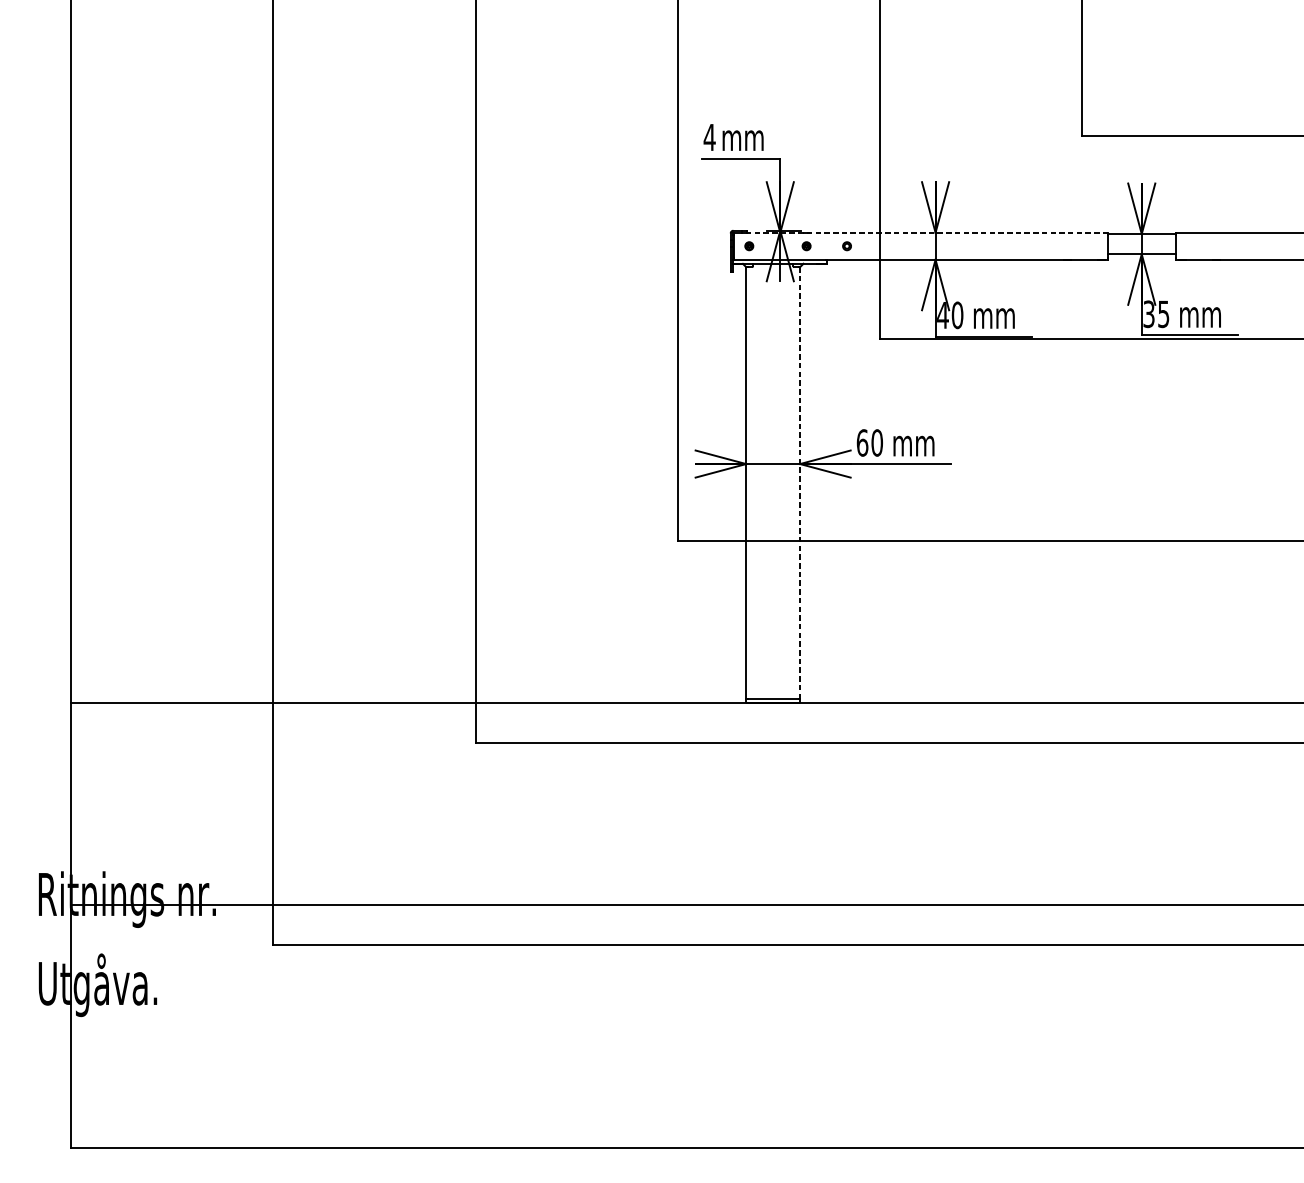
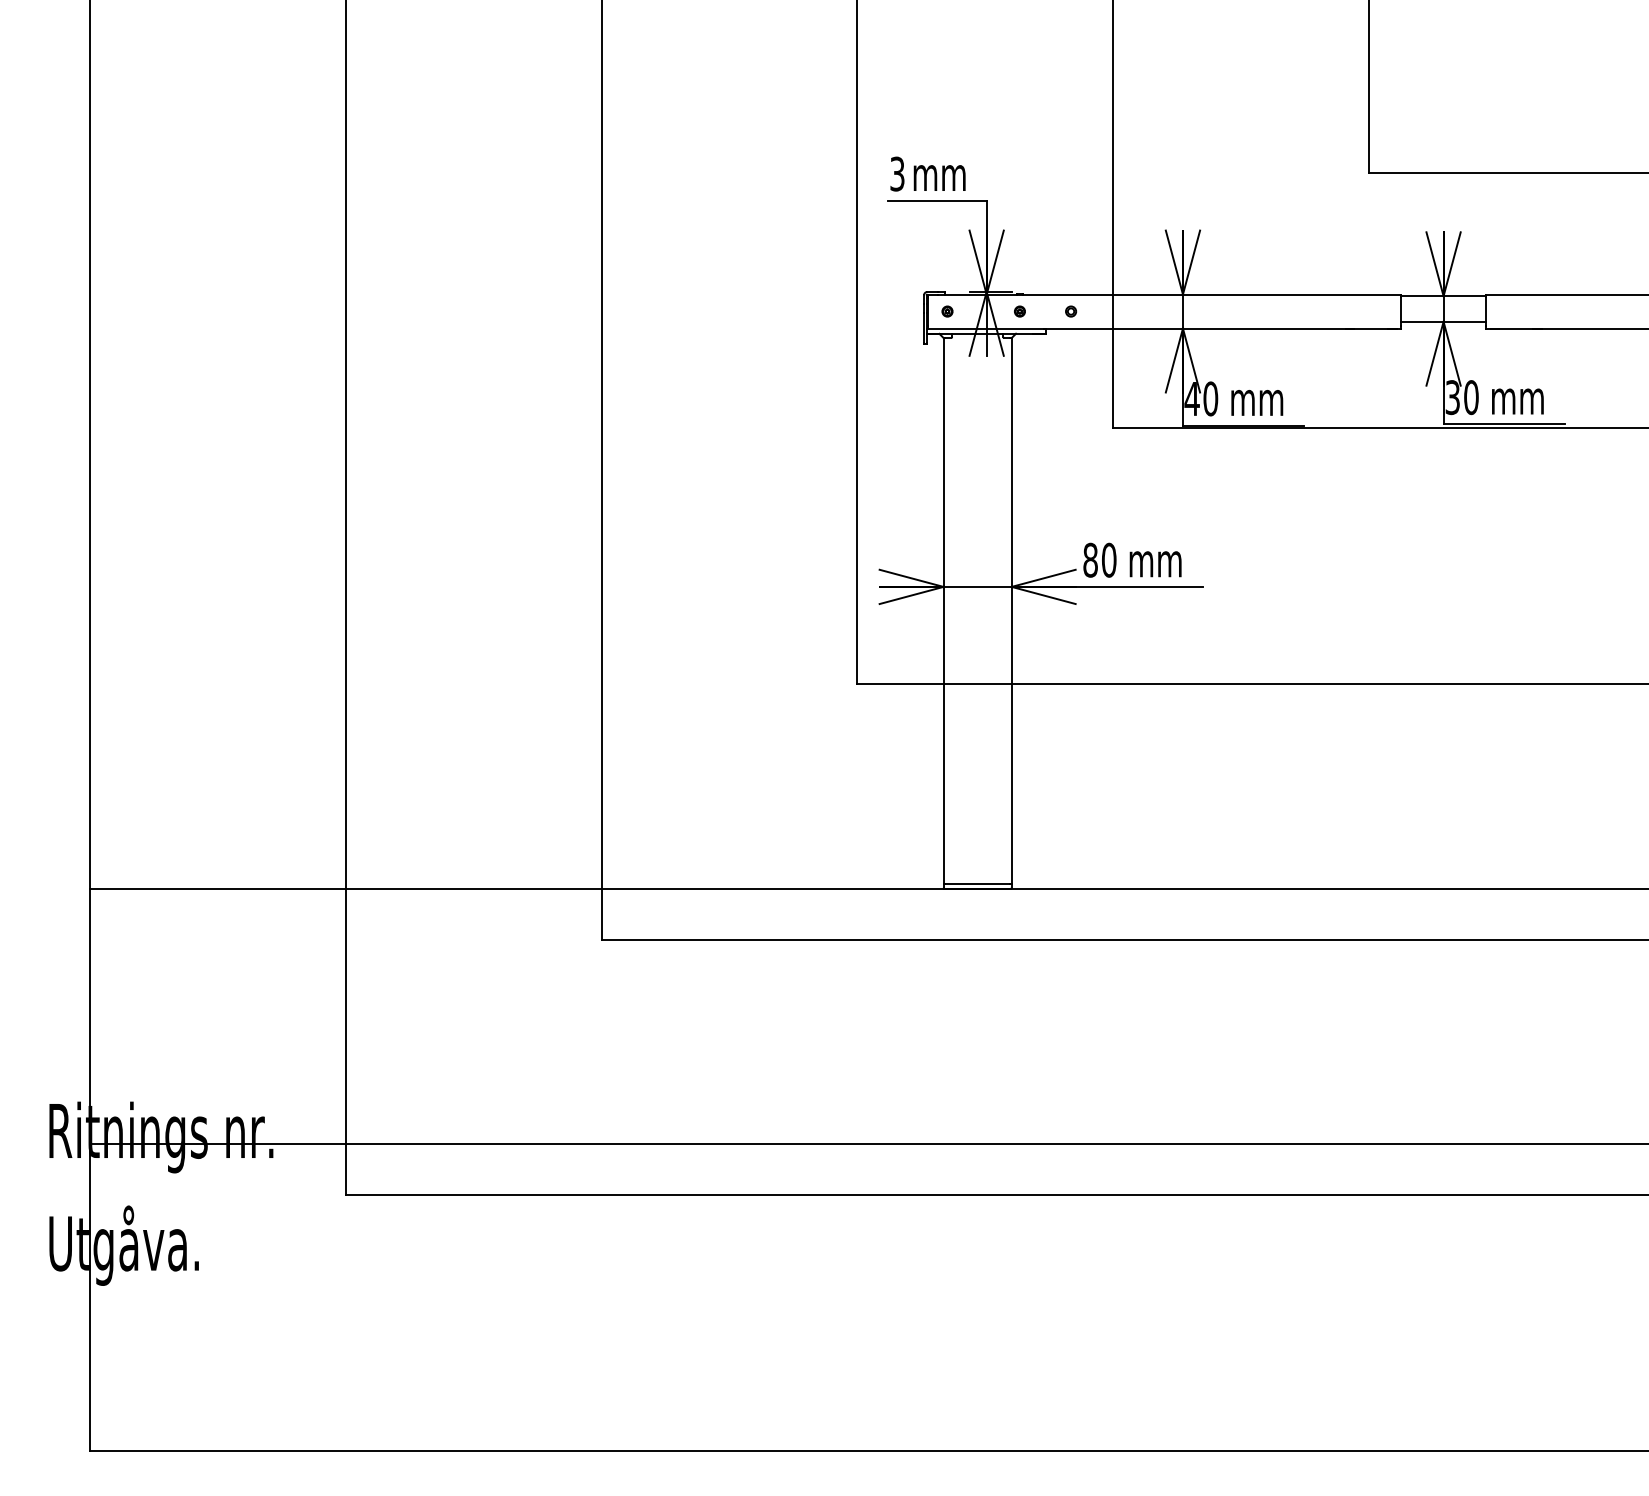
text: (709, 137) -> (897, 173), 4 -> 3
line: (927, 232) -> (1172, 294), dashed -> solid
text: (1163, 314) -> (1471, 397), 35 -> 30
text: (862, 442) -> (1090, 559), 60 -> 80
line: (799, 483) -> (1011, 611), dashed -> solid

